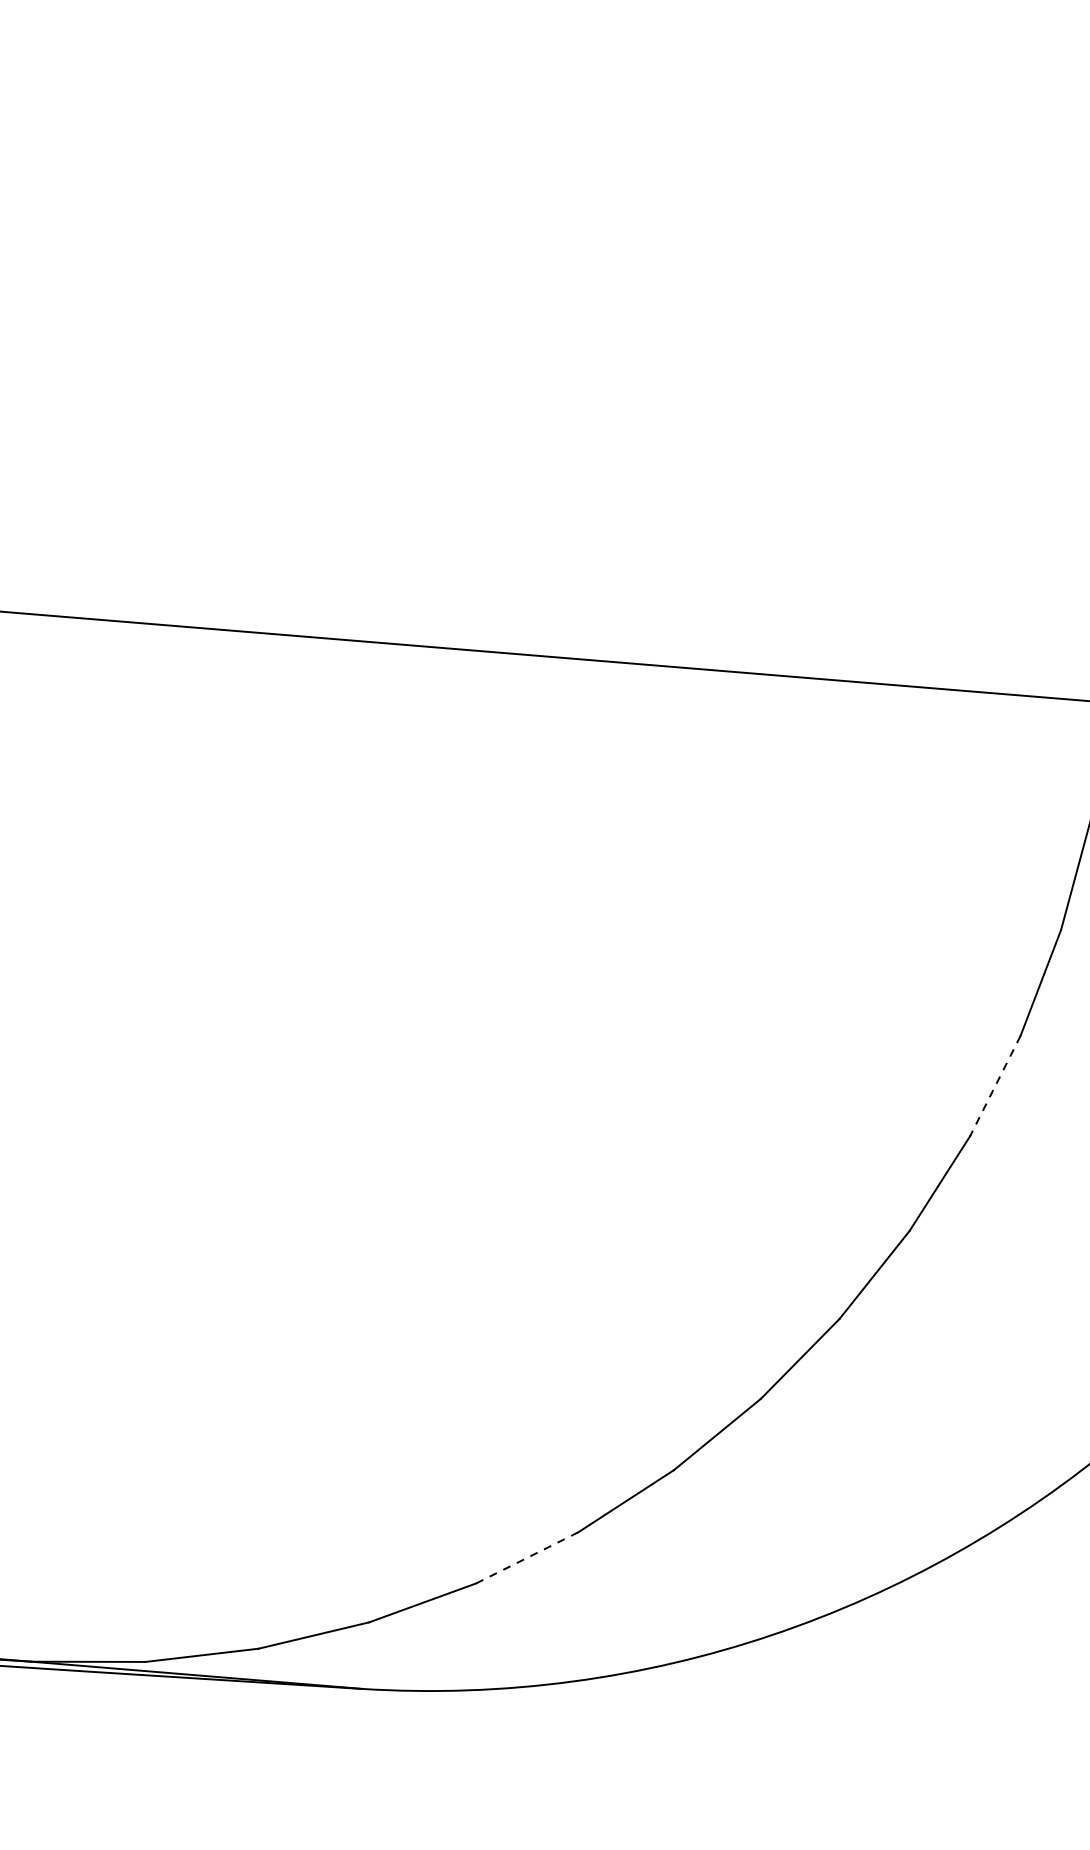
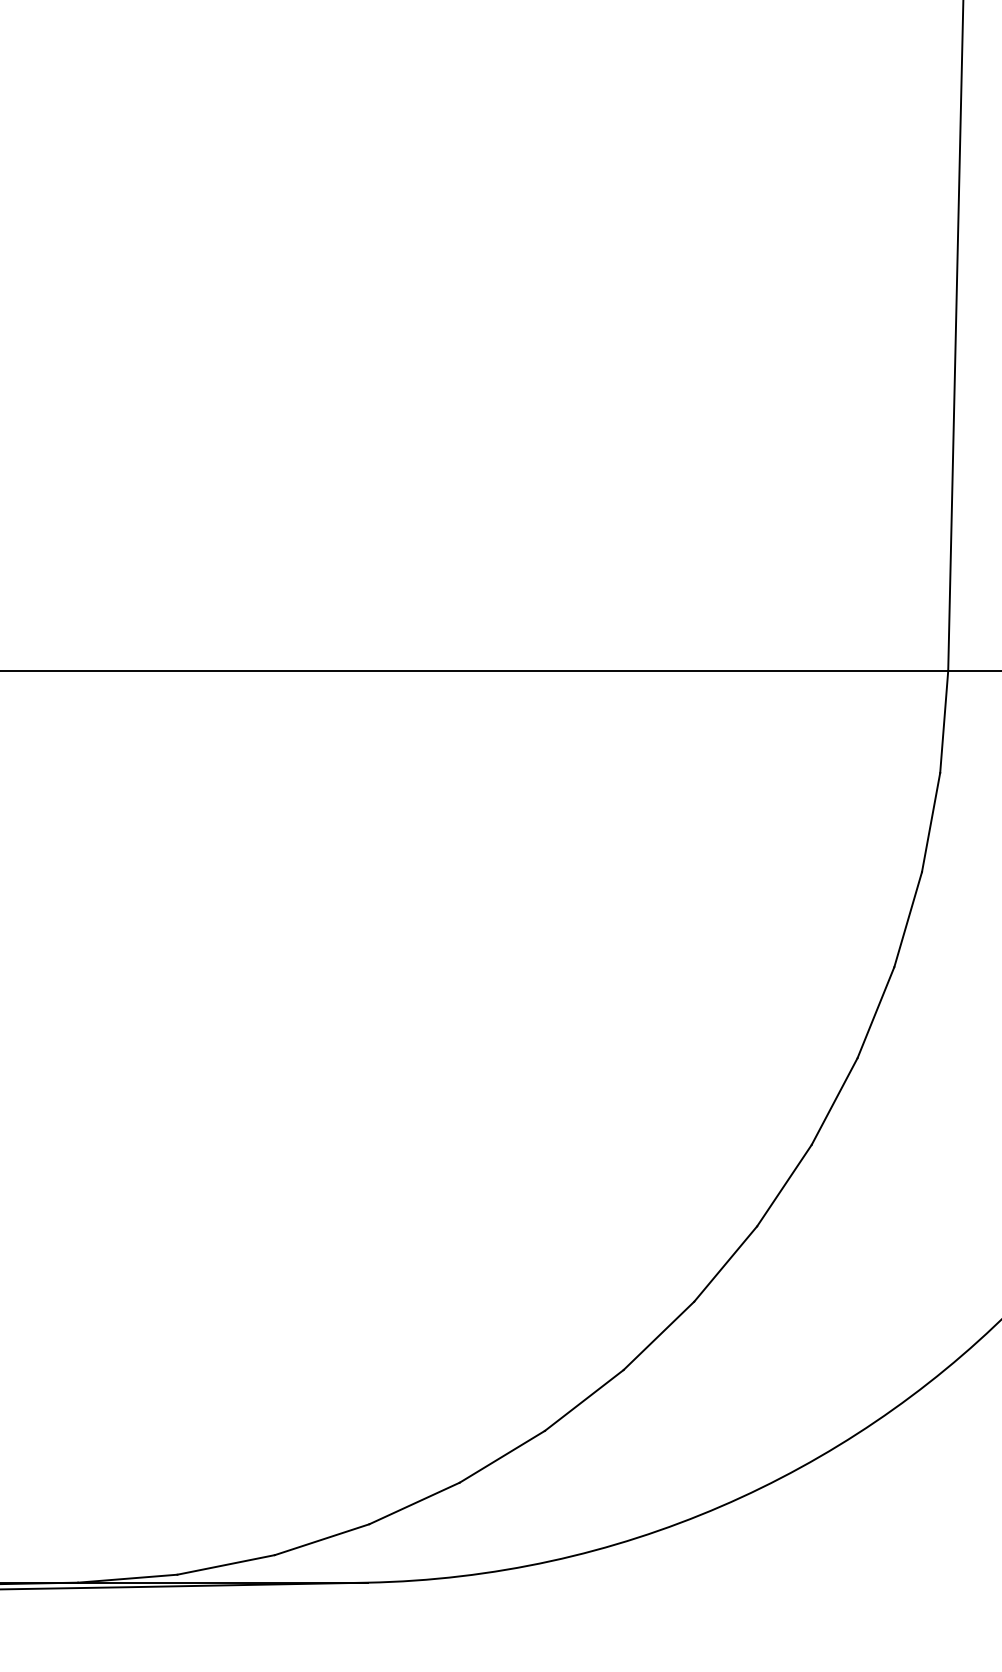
line: (994, 1086) -> (875, 1013), dashed -> solid
line: (527, 1557) -> (502, 1456), dashed -> solid

